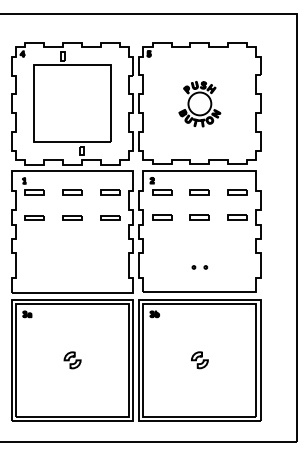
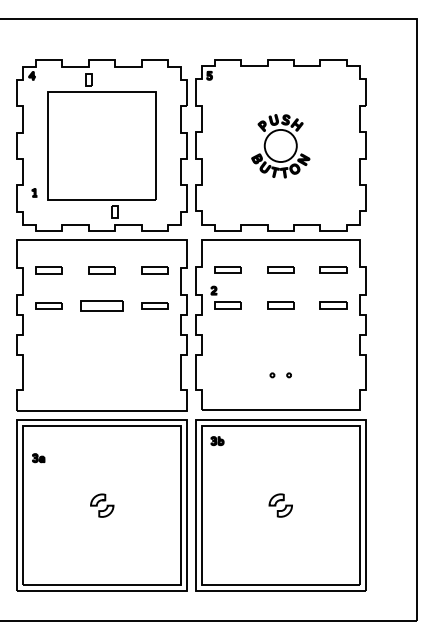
part: (24, 180) -> (34, 192), moved
part: (151, 180) -> (213, 290), moved
part: (72, 217) -> (101, 305), size x1.6
part: (27, 314) -> (38, 458), moved

